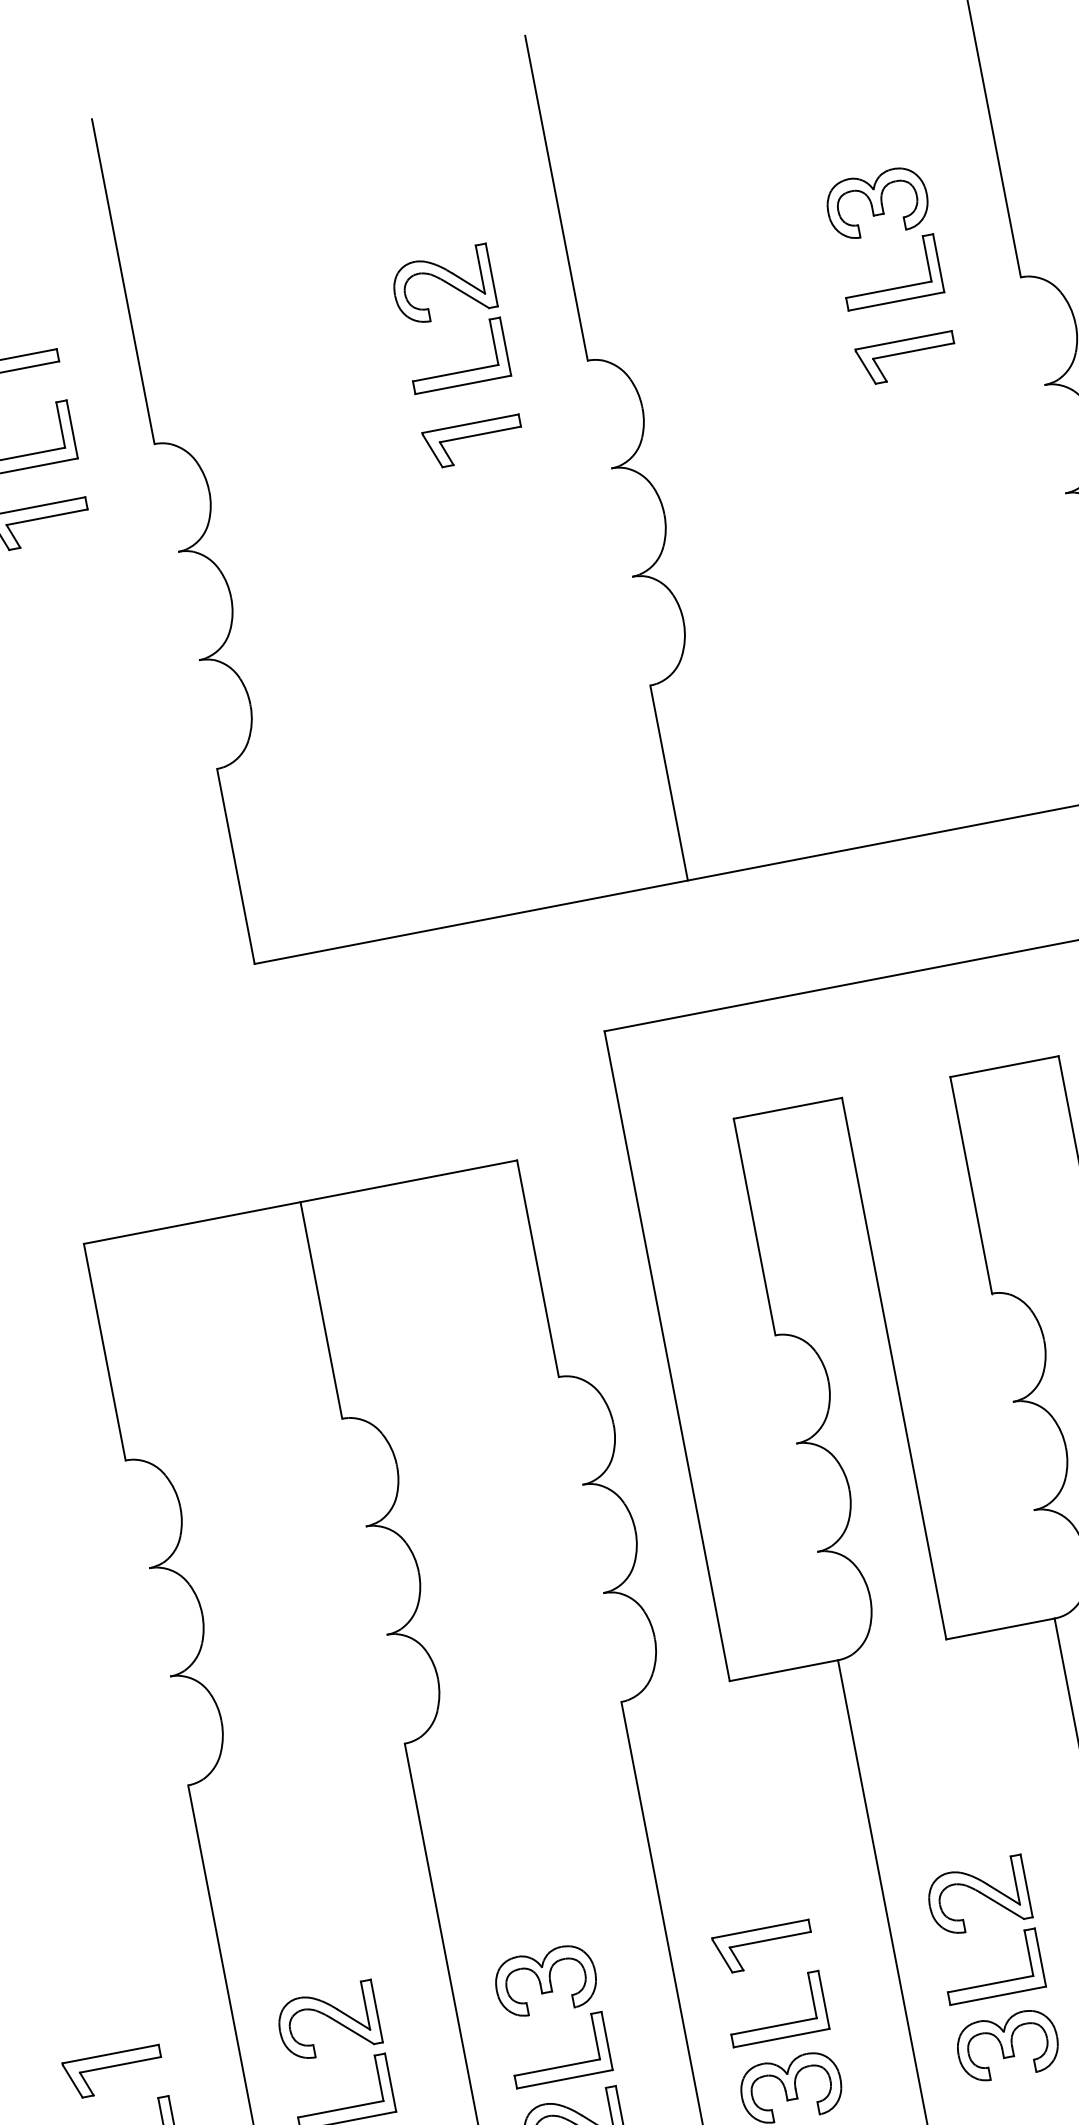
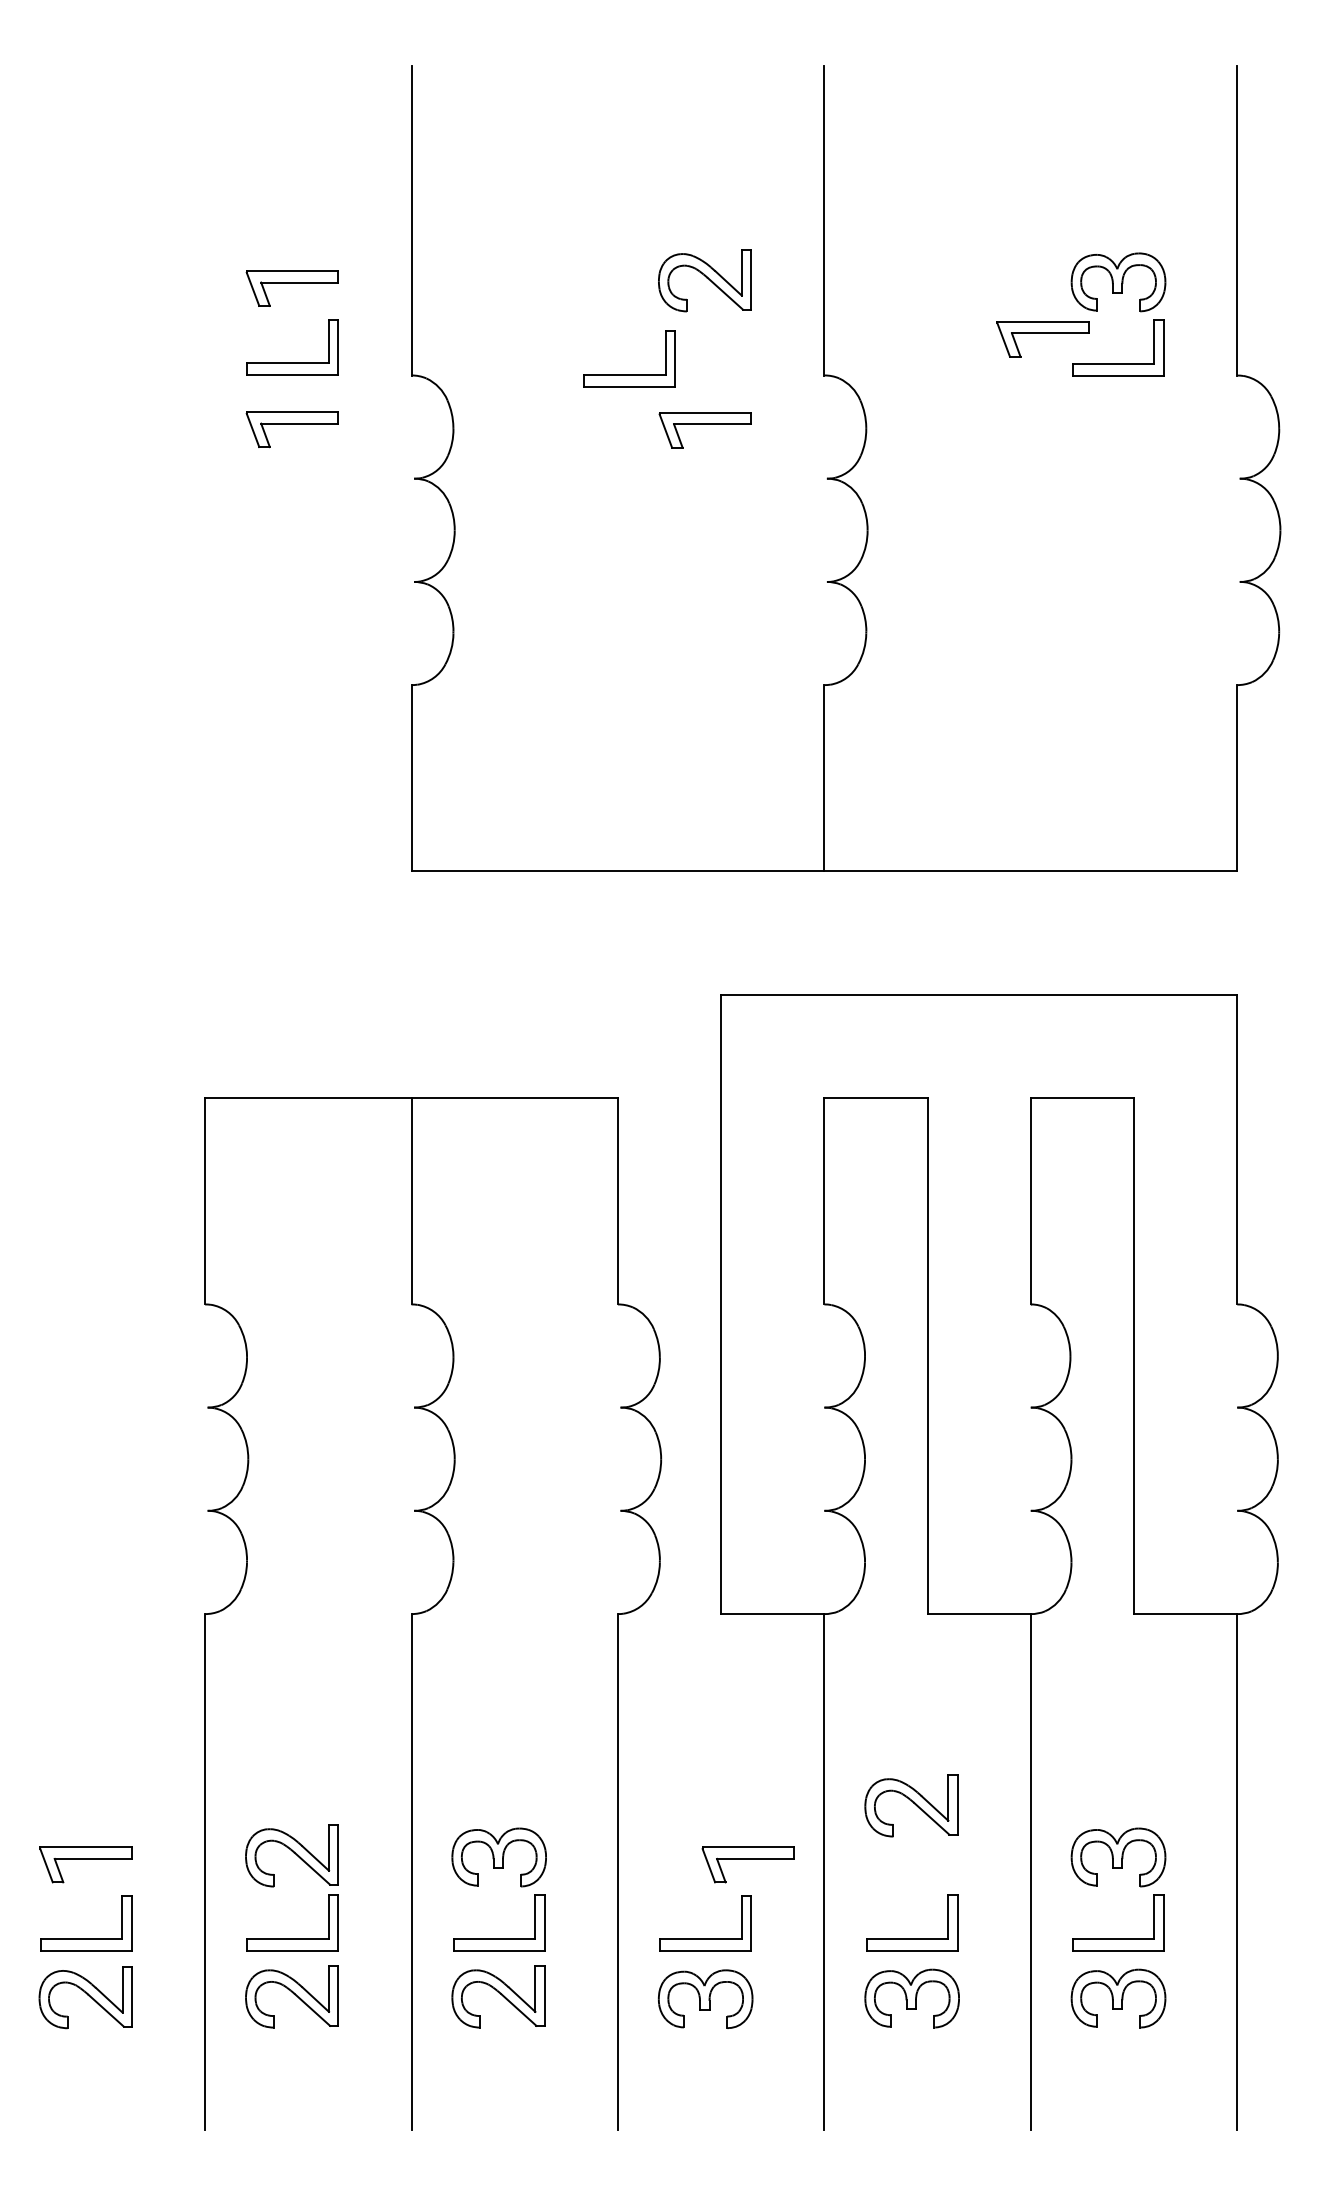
part: (906, 359) -> (1042, 339), moved
part: (460, 372) -> (629, 374), moved
part: (978, 1895) -> (911, 1805), moved
part: (762, 1947) -> (747, 1864), moved

